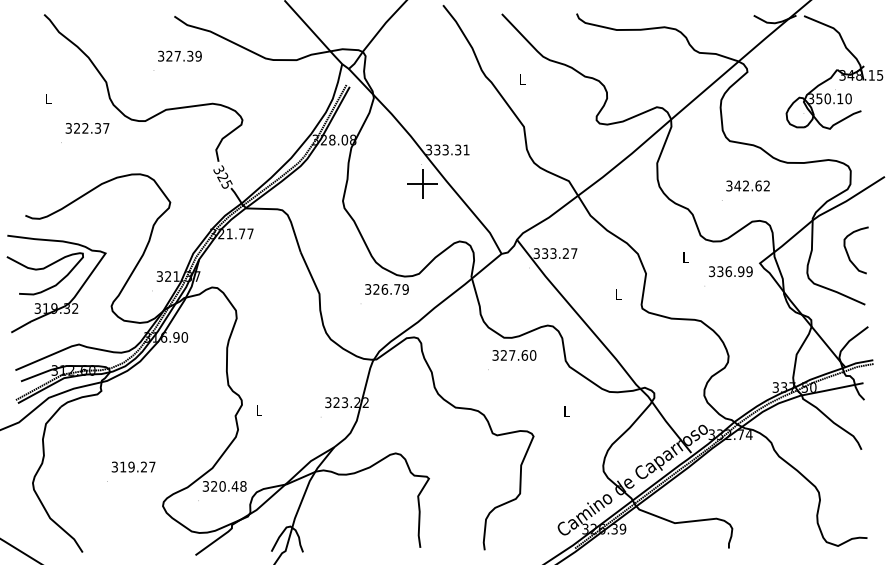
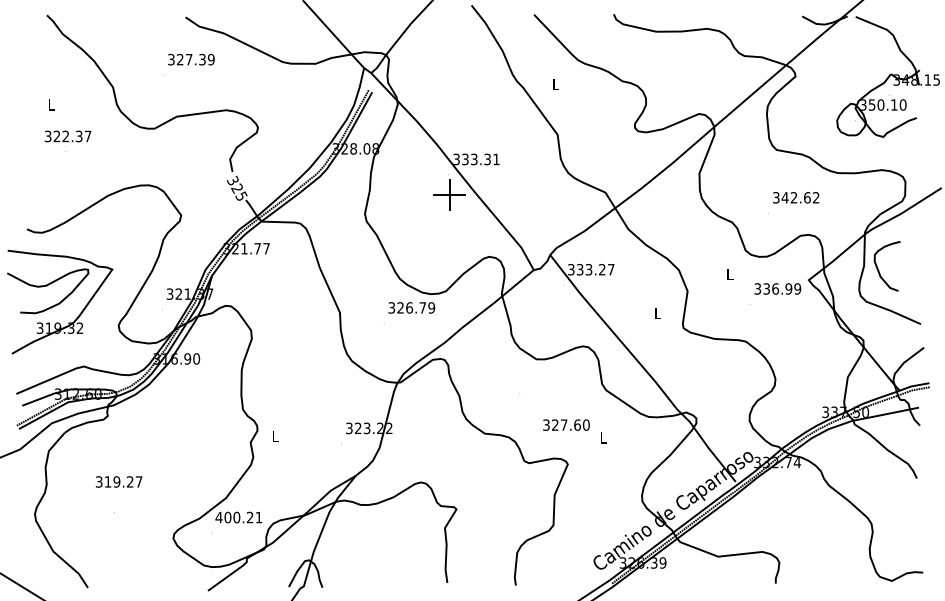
text: (86, 128) -> (67, 136), moved
curve: (848, 254) -> (879, 270), moved
text: (514, 354) -> (566, 424), moved
text: (133, 466) -> (118, 481), moved
text: (224, 486) -> (238, 517), 320.48 -> 400.21

